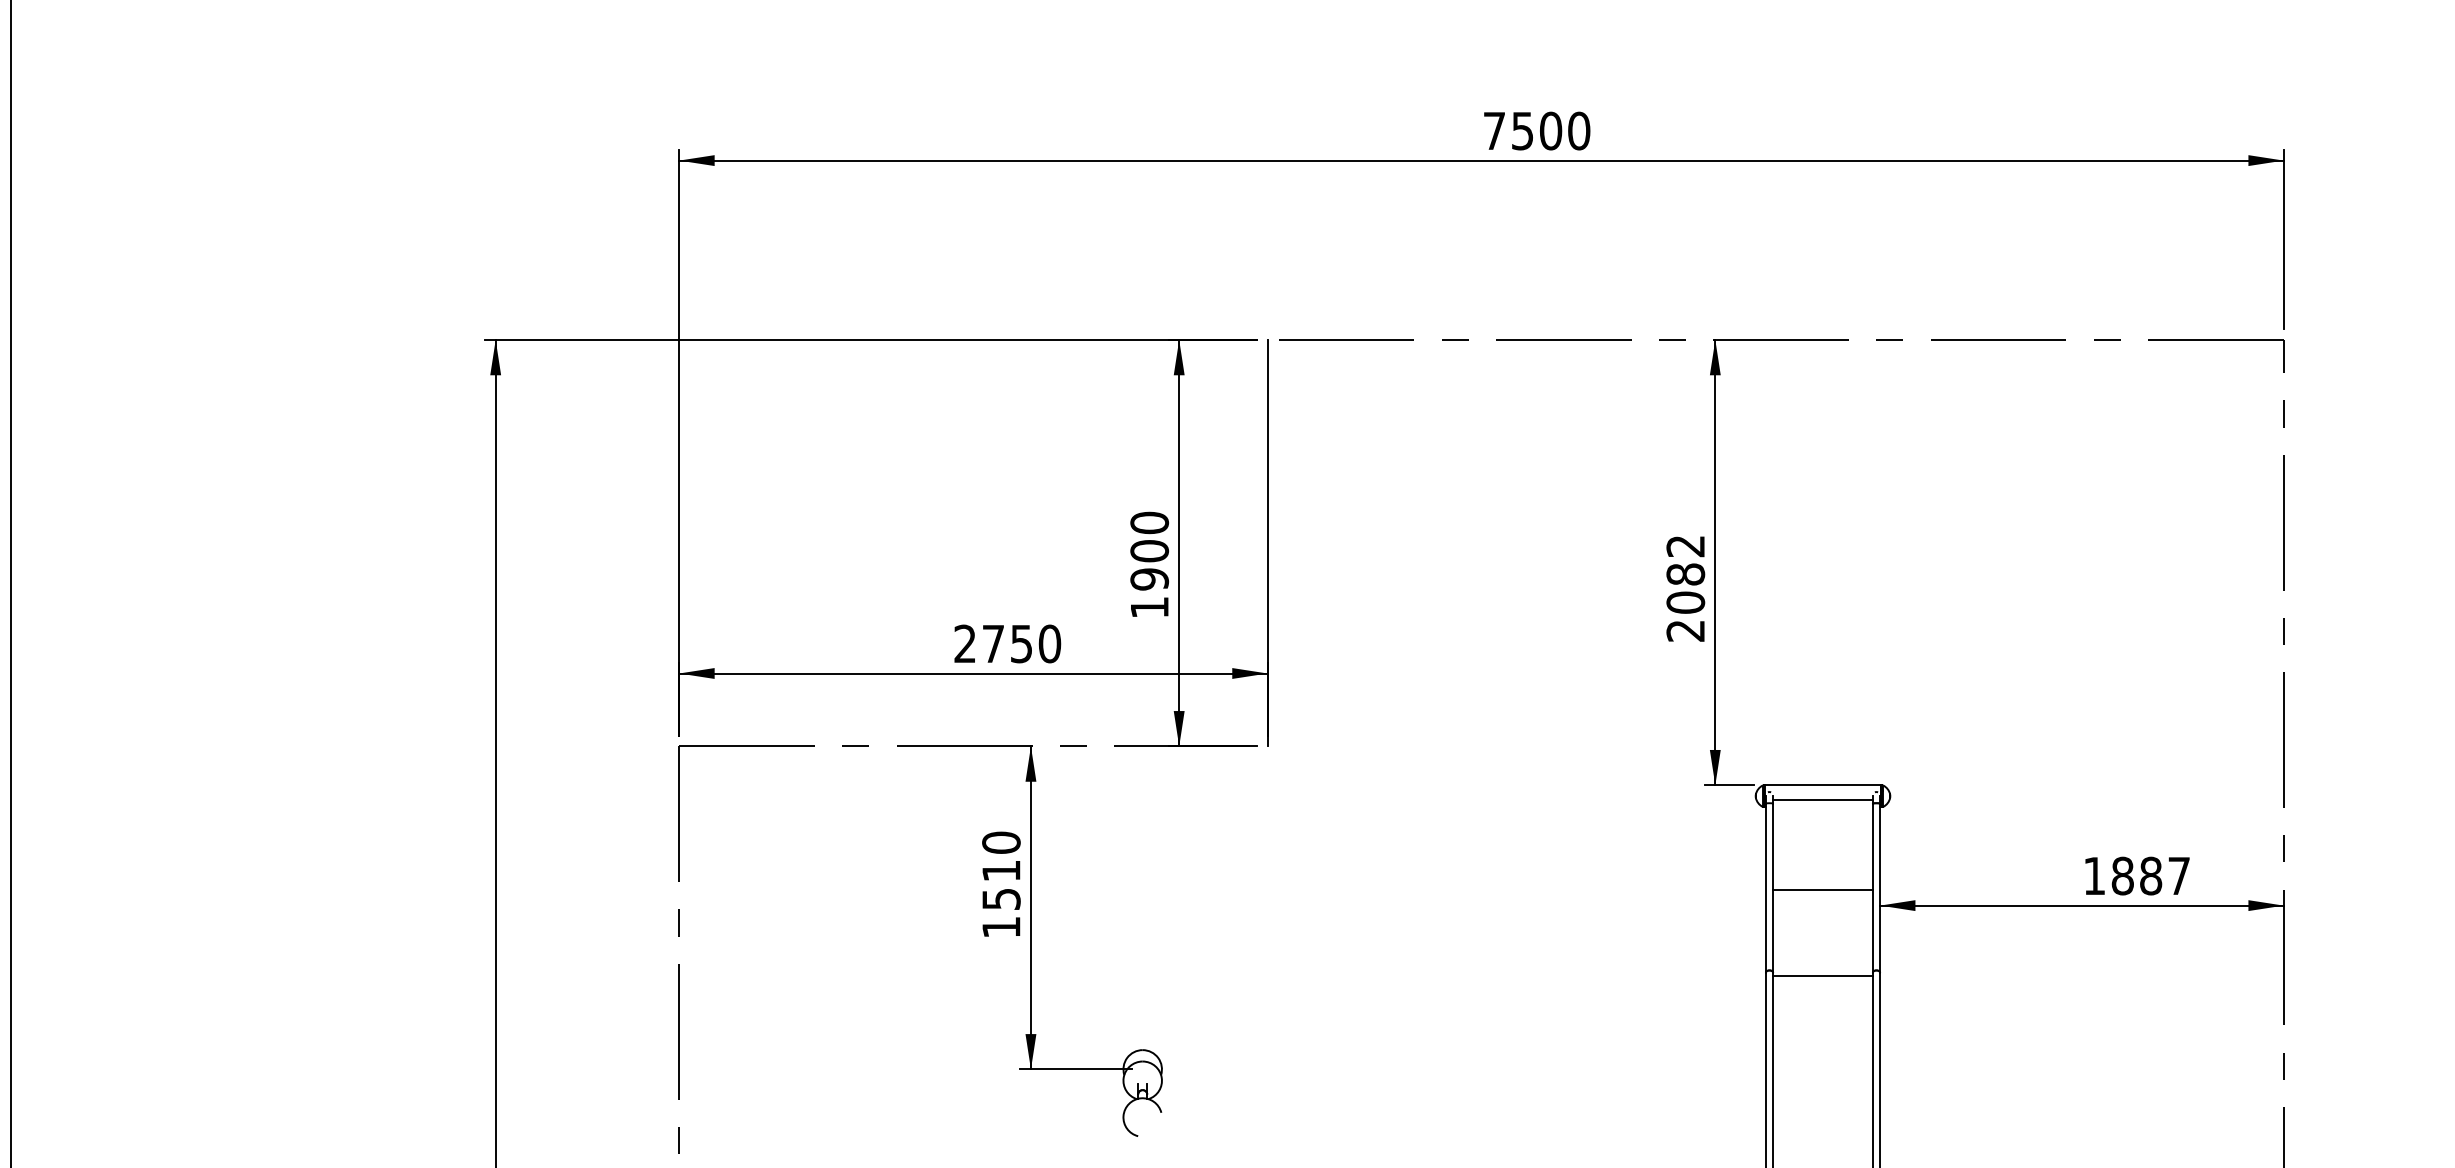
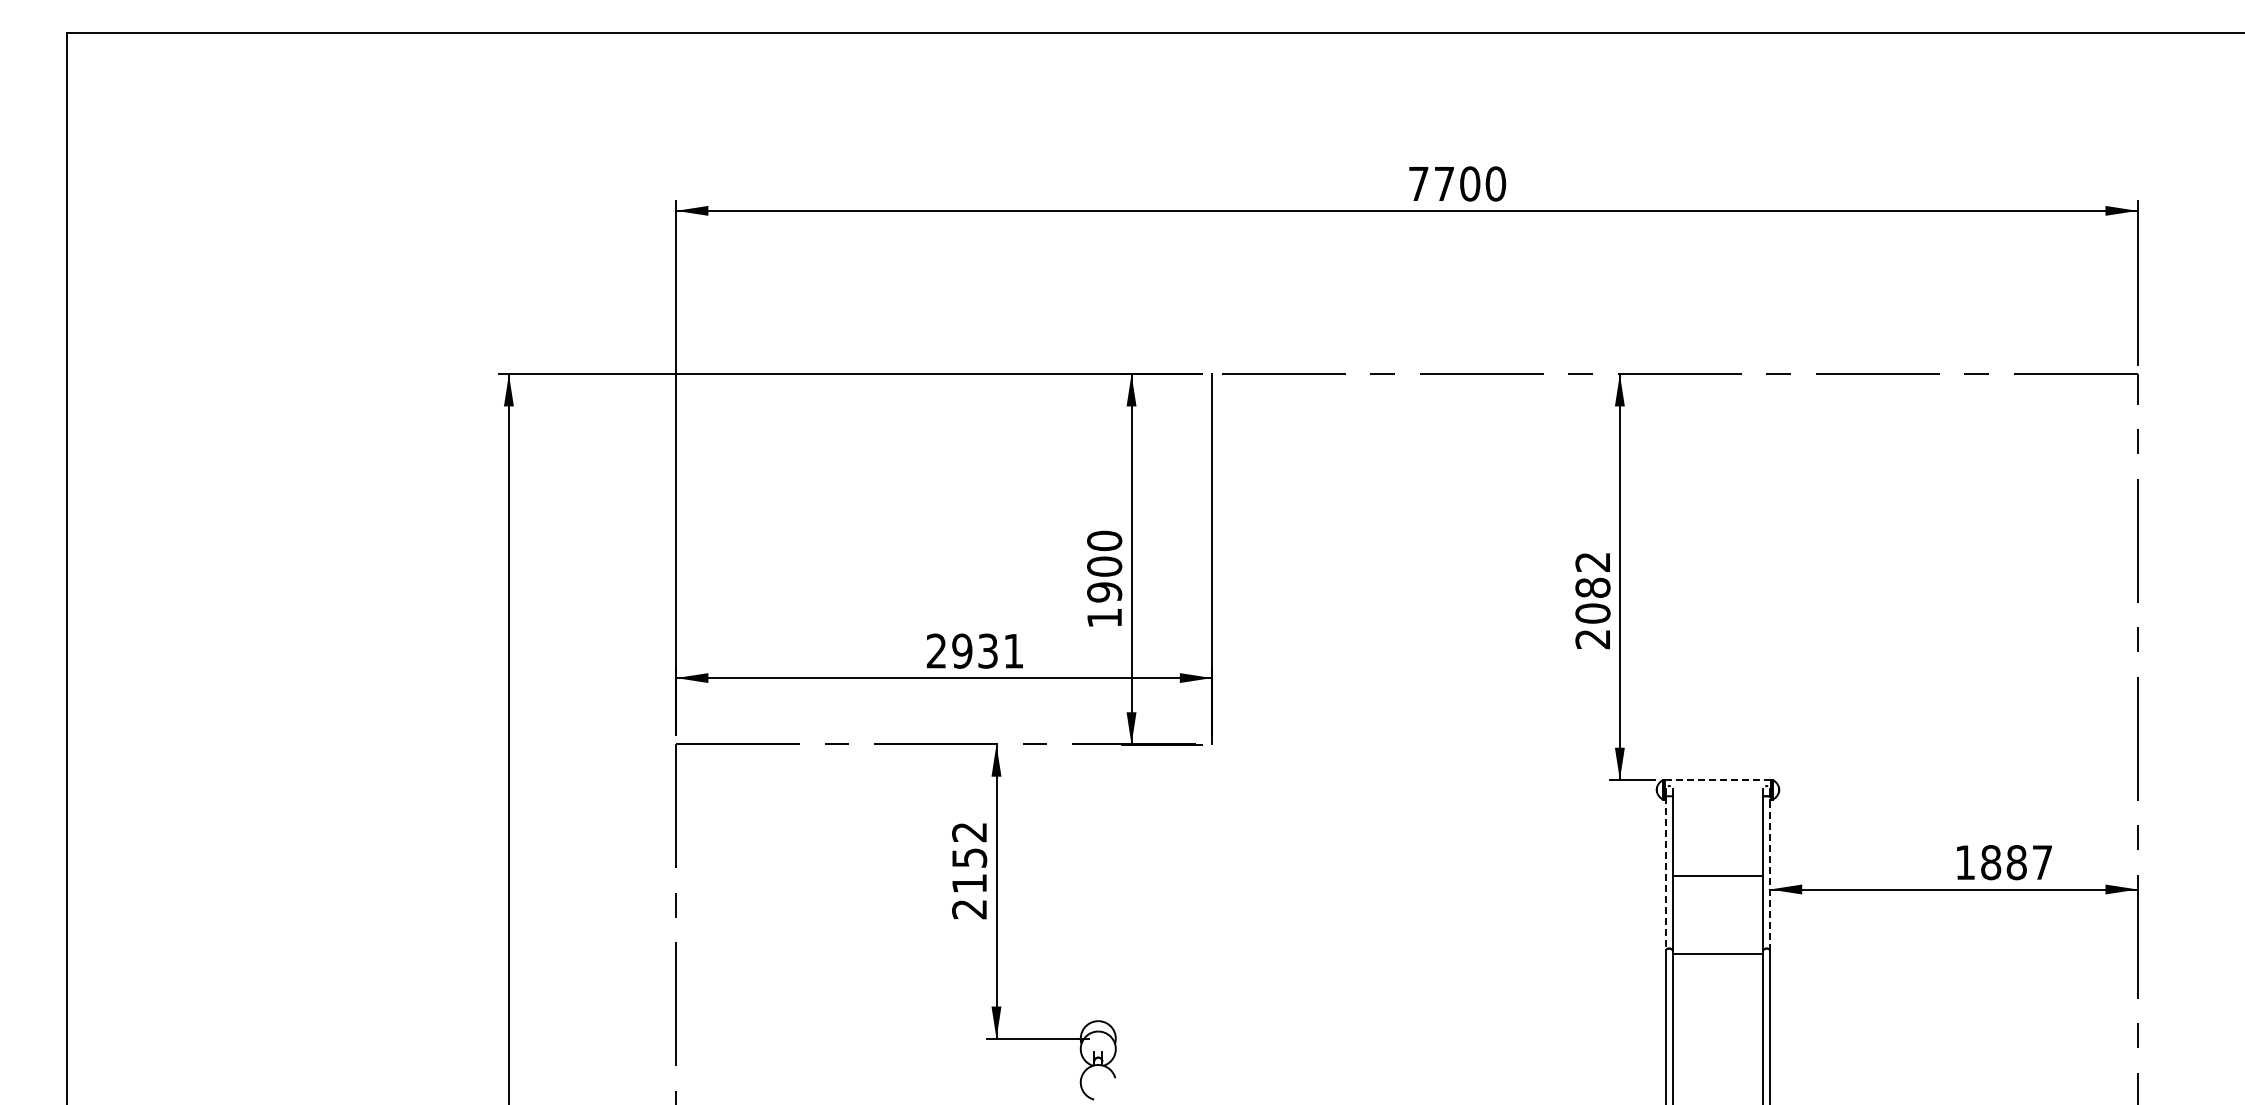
text: (1521, 131) -> (1443, 184), 7500 -> 7700
text: (1021, 643) -> (987, 650), 2750 -> 2931
line: (1822, 784) -> (1717, 779), solid -> dashed
line: (1822, 800) -> (1717, 793), removed
text: (1001, 884) -> (969, 870), 1510 -> 2152
line: (1879, 888) -> (1769, 873), solid -> dashed
line: (1765, 889) -> (1665, 874), solid -> dashed

